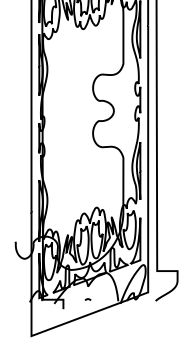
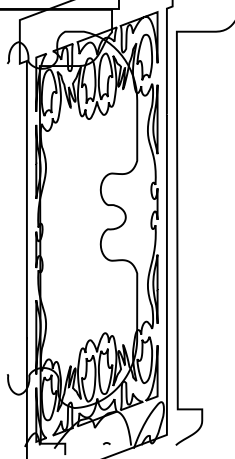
curve: (87, 299) -> (106, 443), moved

